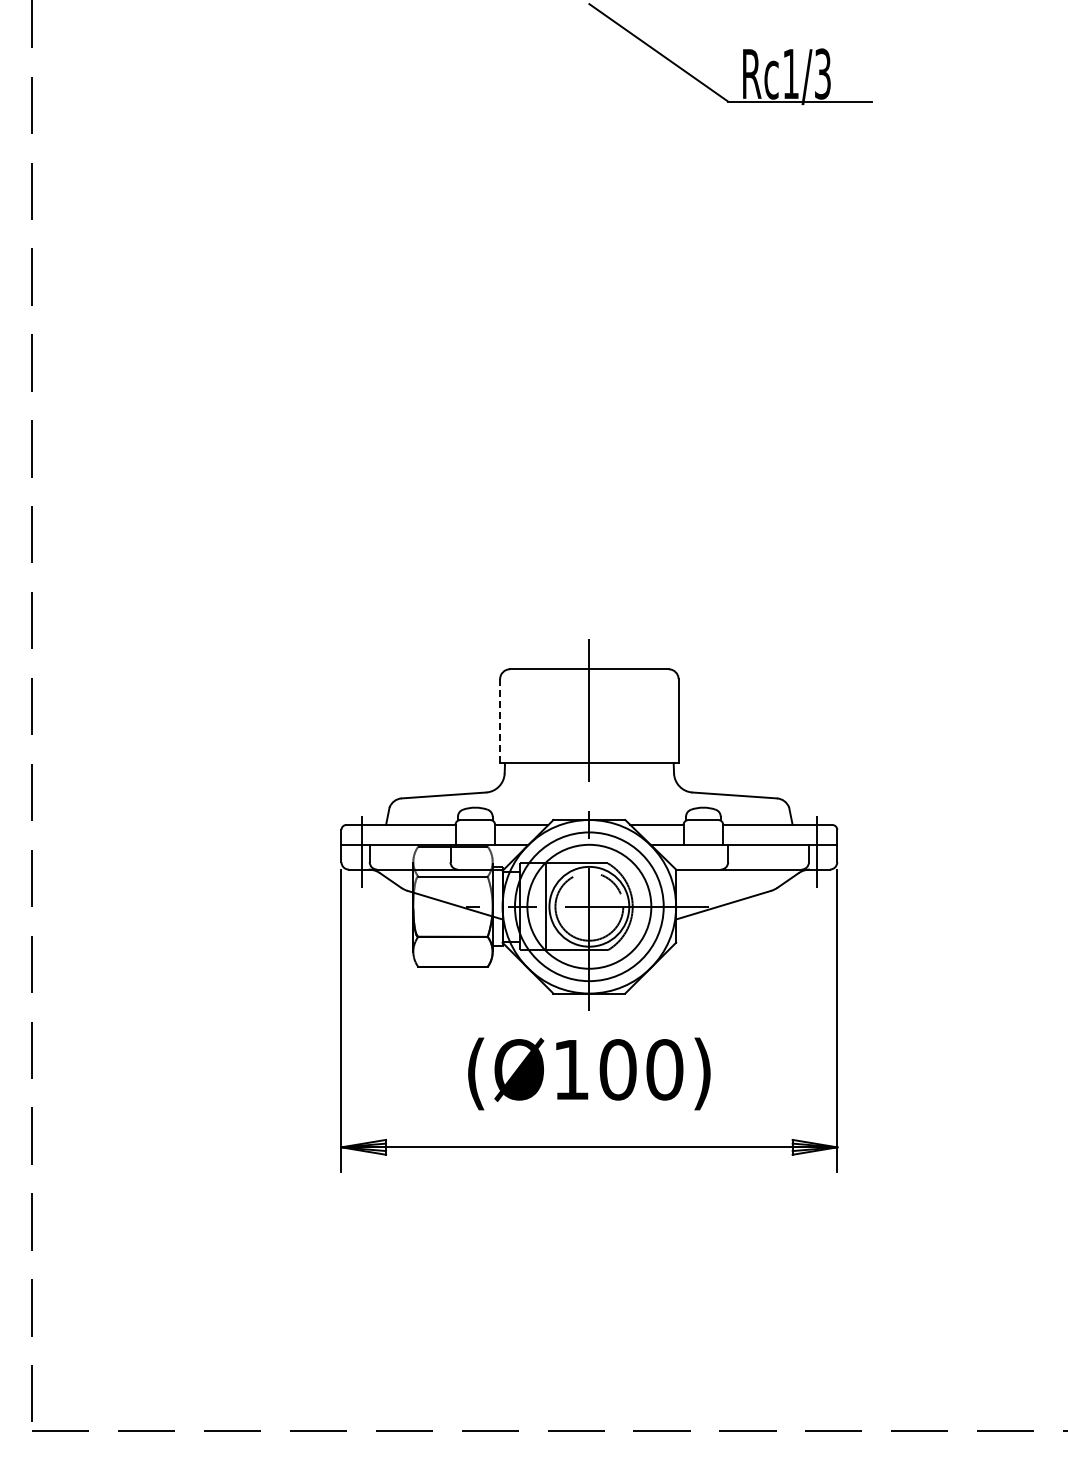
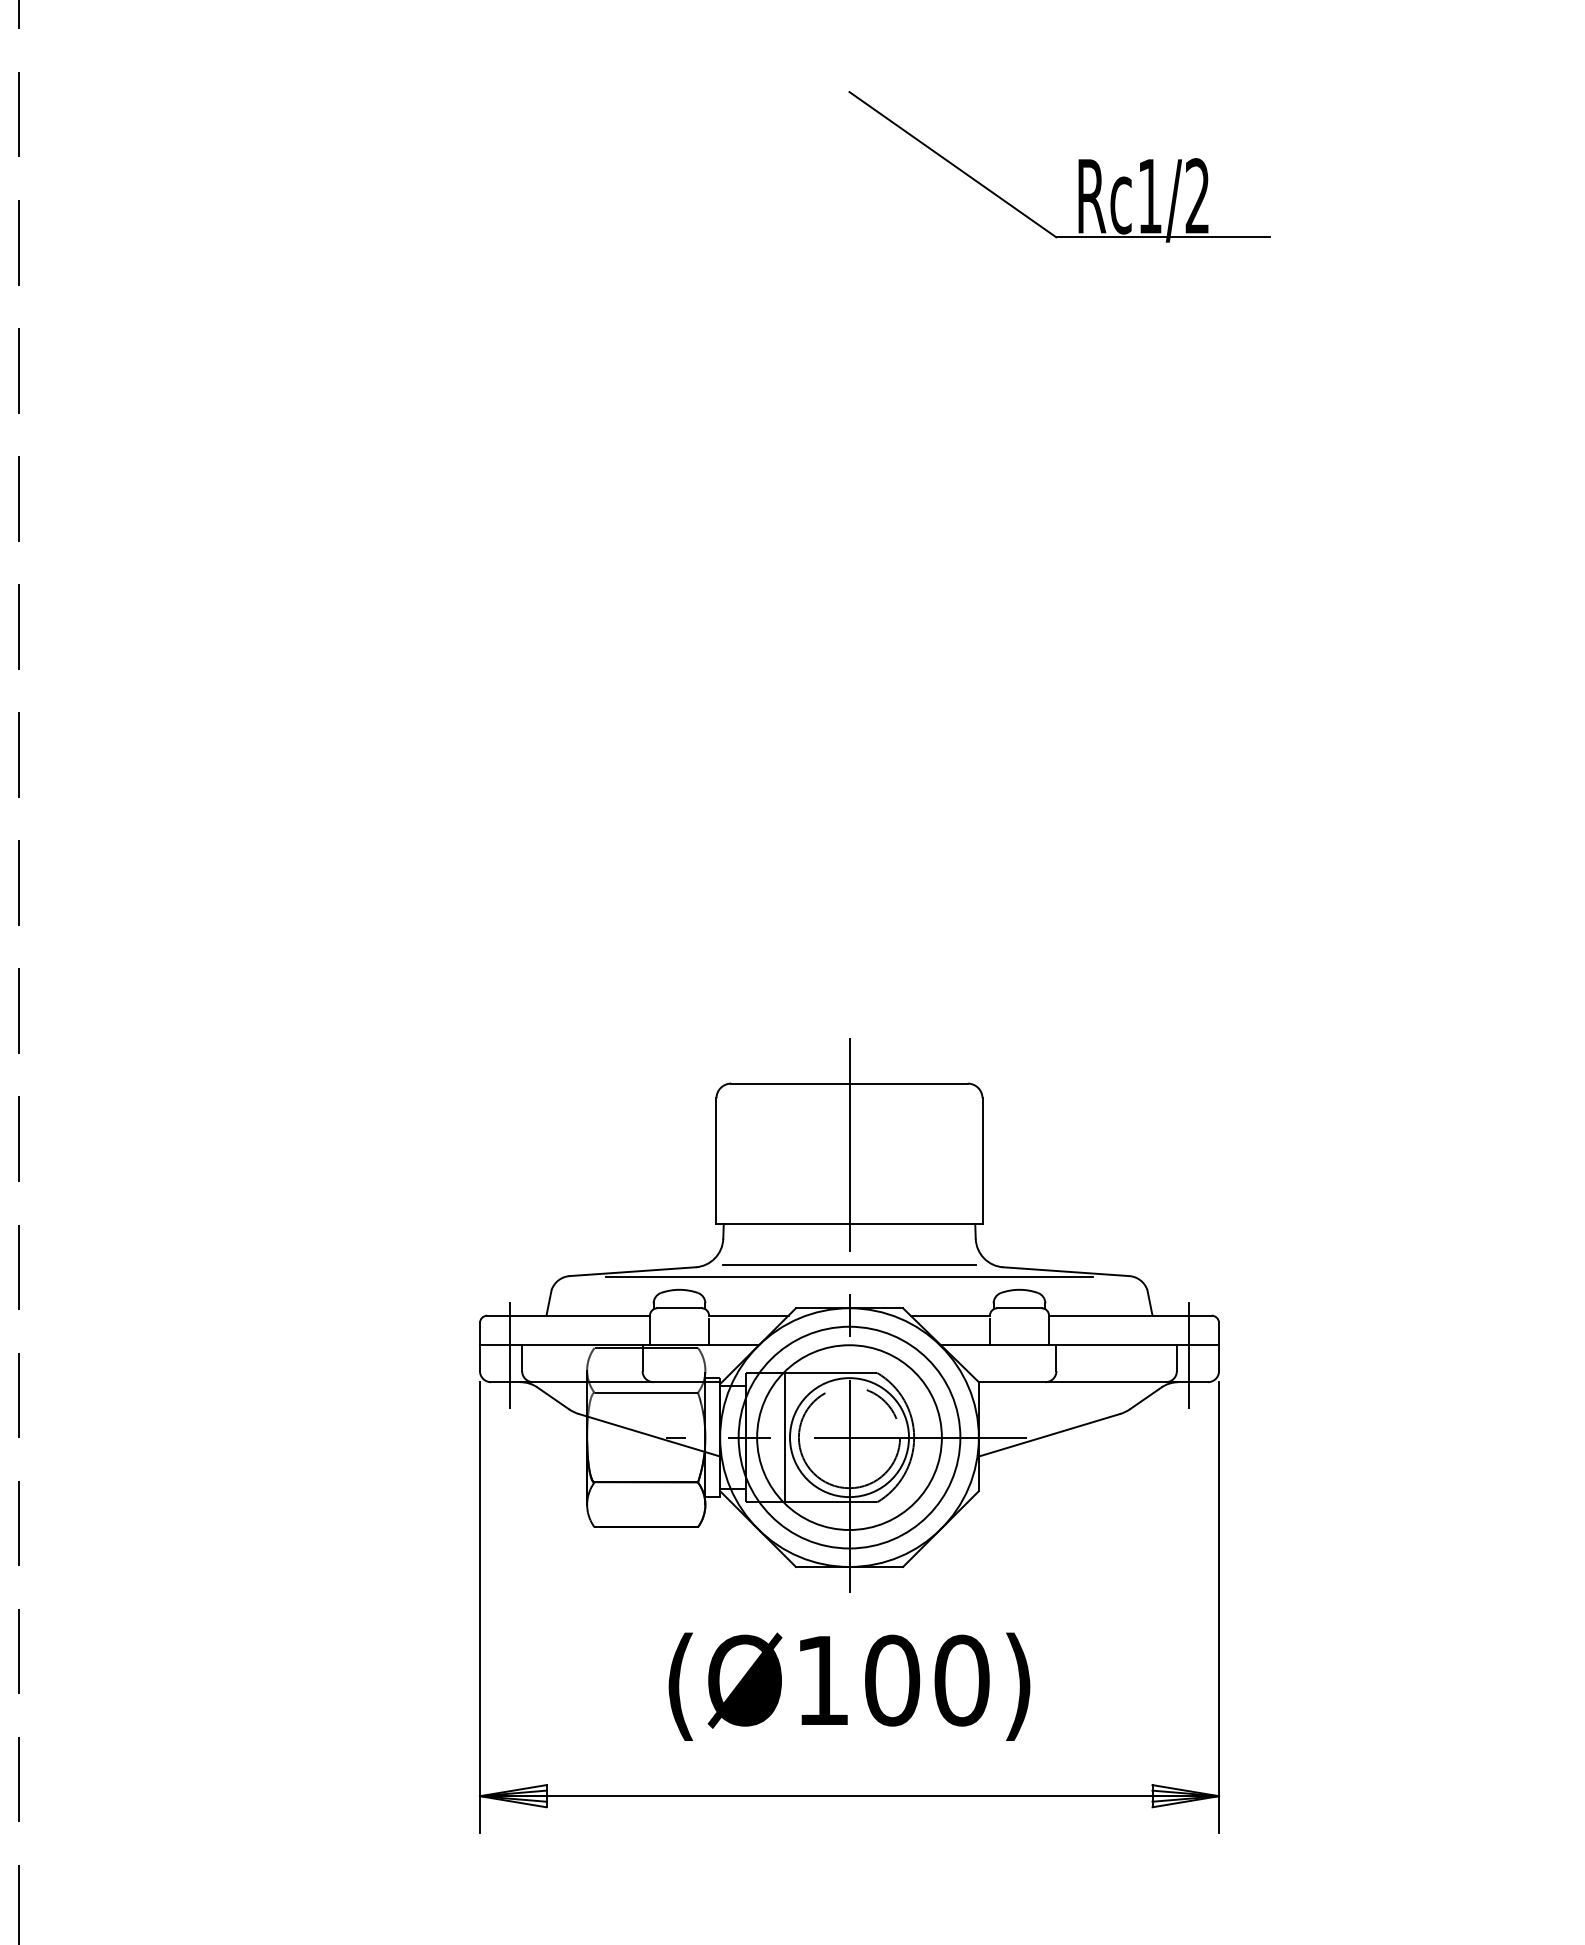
text: (822, 73) -> (1197, 195), Rc1/3 -> Rc1/2
line: (500, 720) -> (717, 1159), dashed -> solid
line: (588, 791) -> (848, 1265), added
line: (588, 799) -> (848, 1277), added

